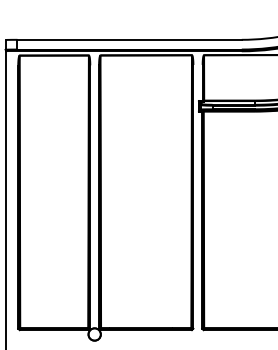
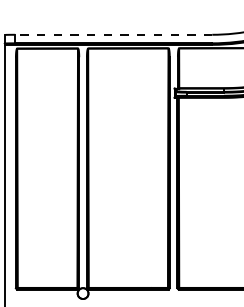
line: (129, 39) -> (113, 34), solid -> dashed

